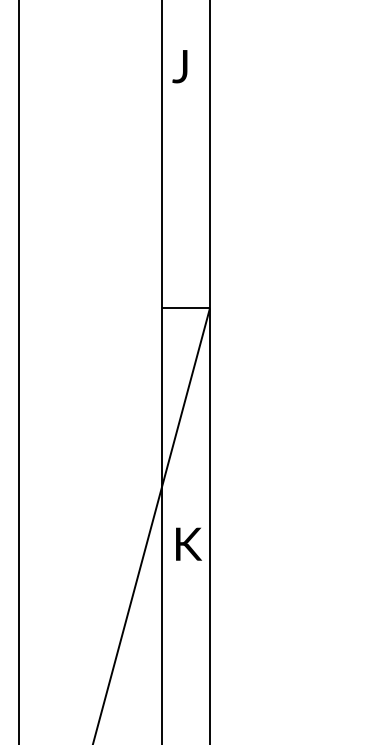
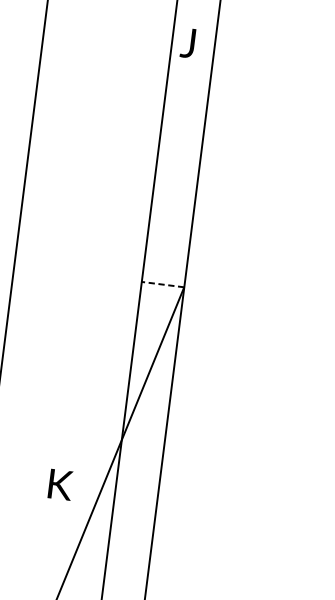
text: (179, 66) -> (187, 42), moved
line: (186, 308) -> (163, 284), solid -> dashed
text: (188, 543) -> (60, 484), moved

